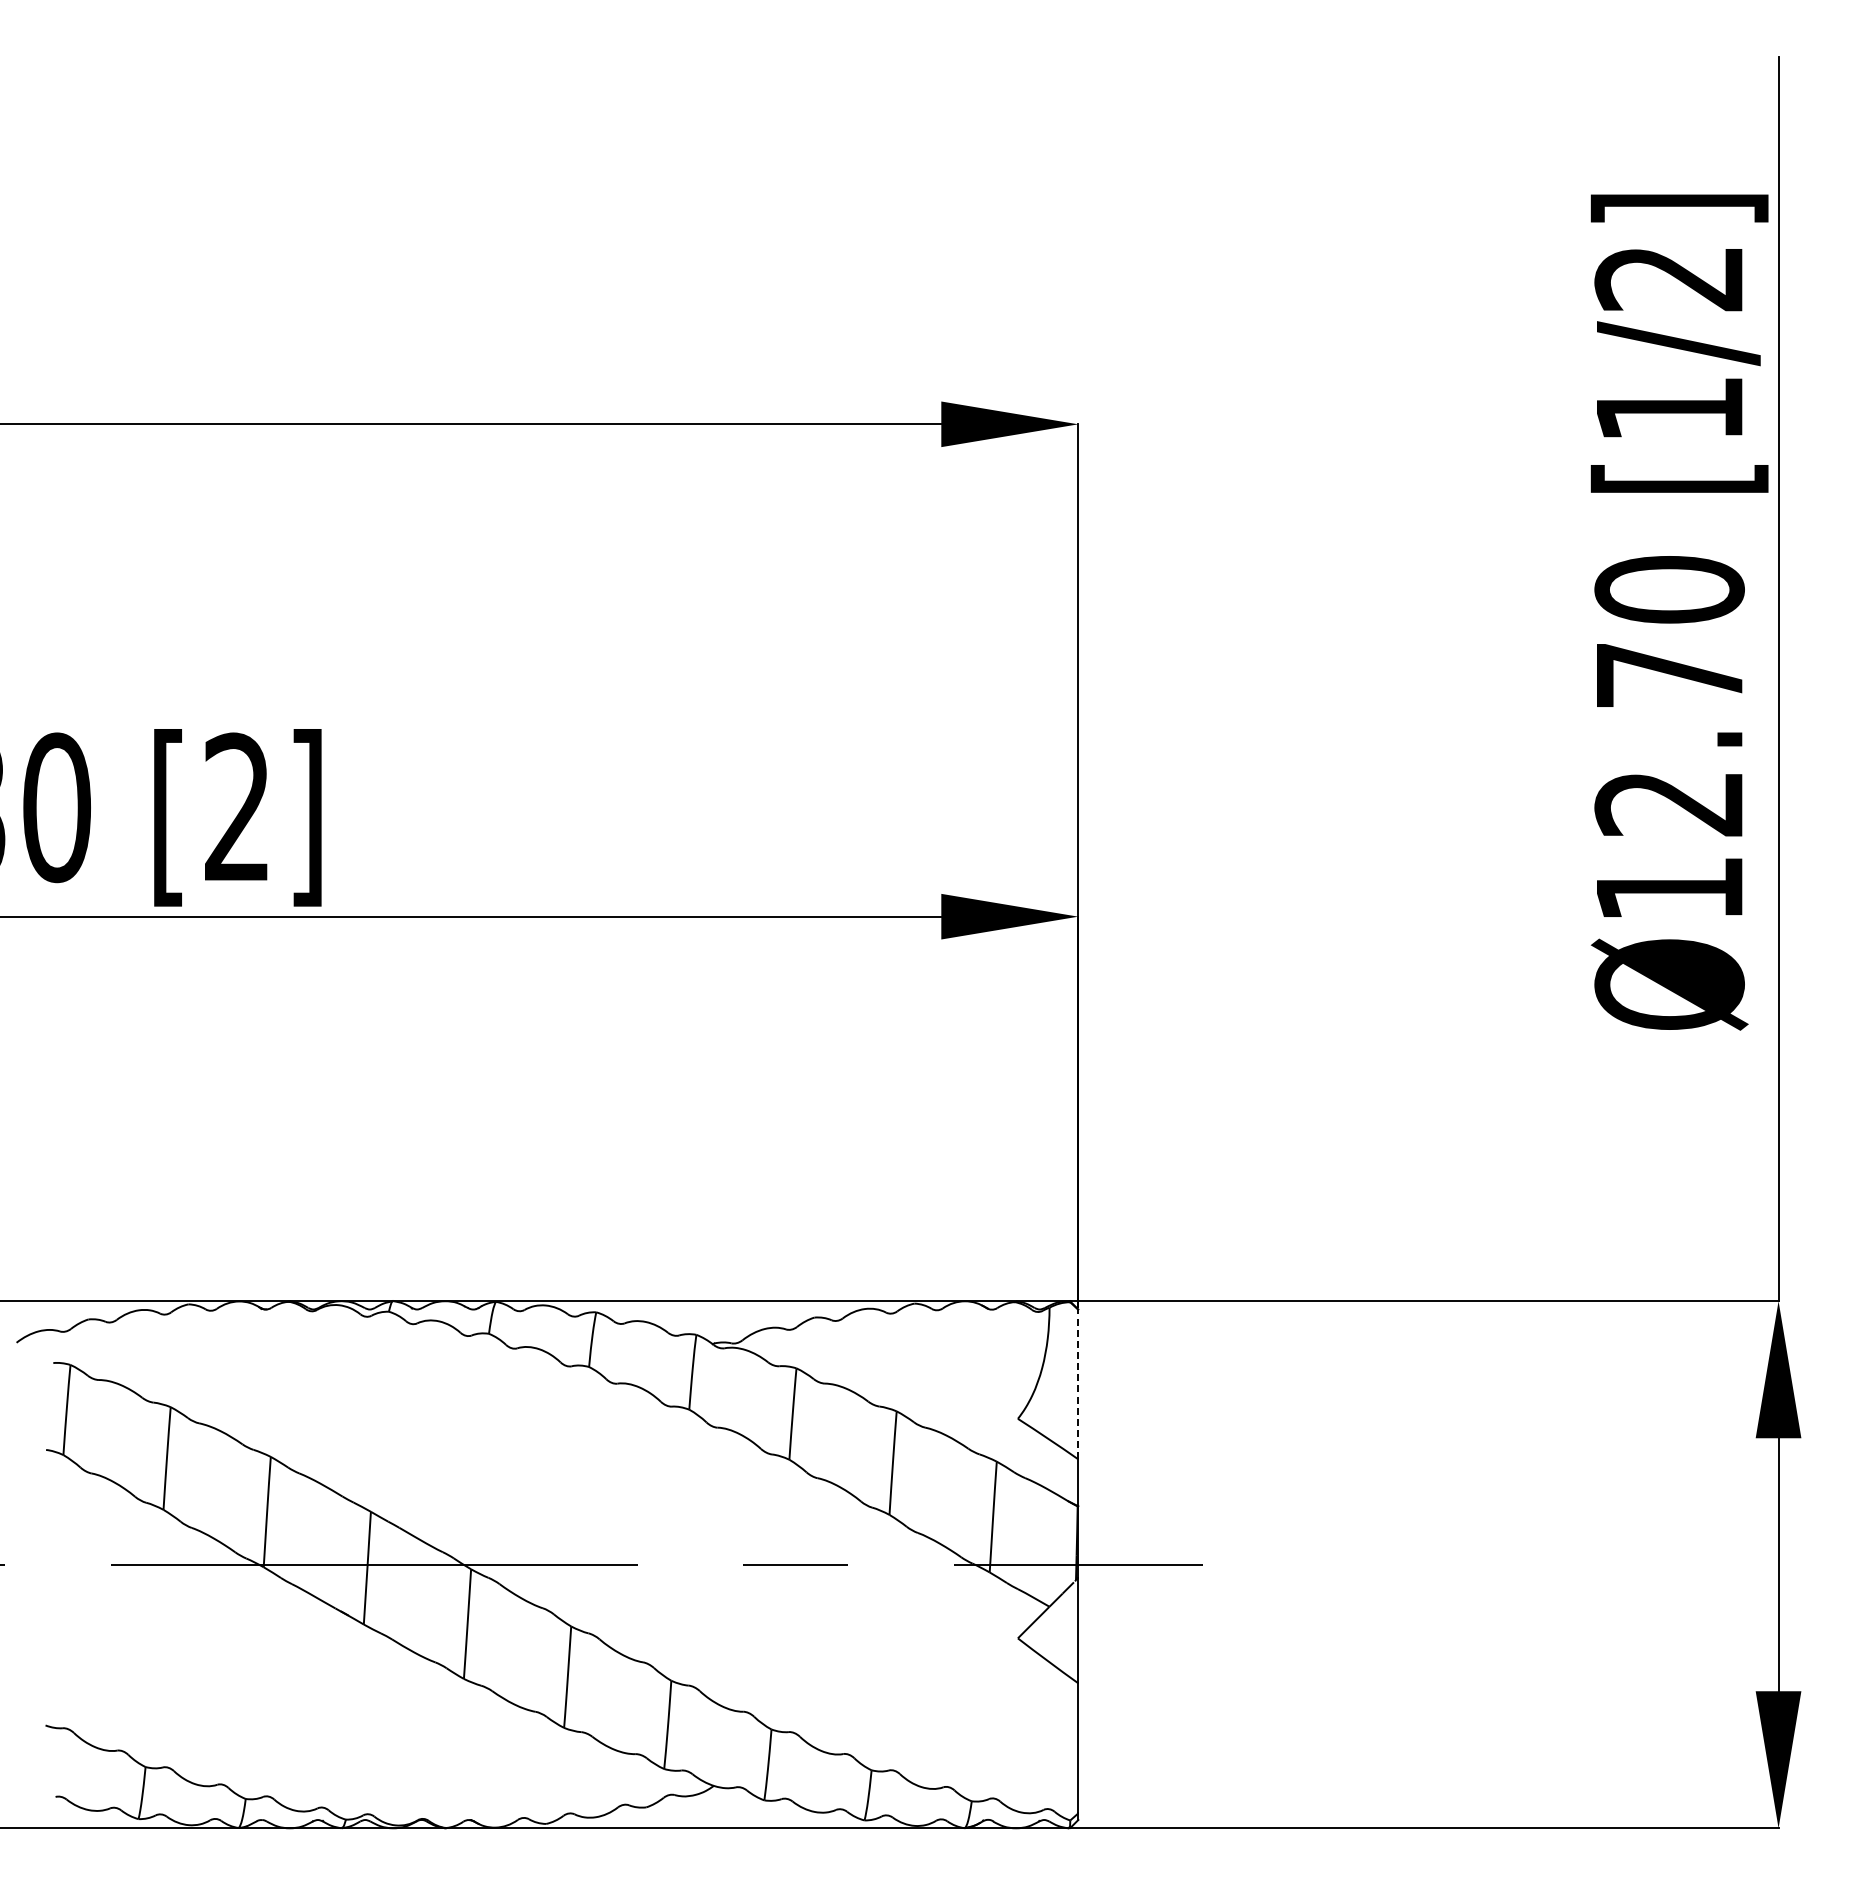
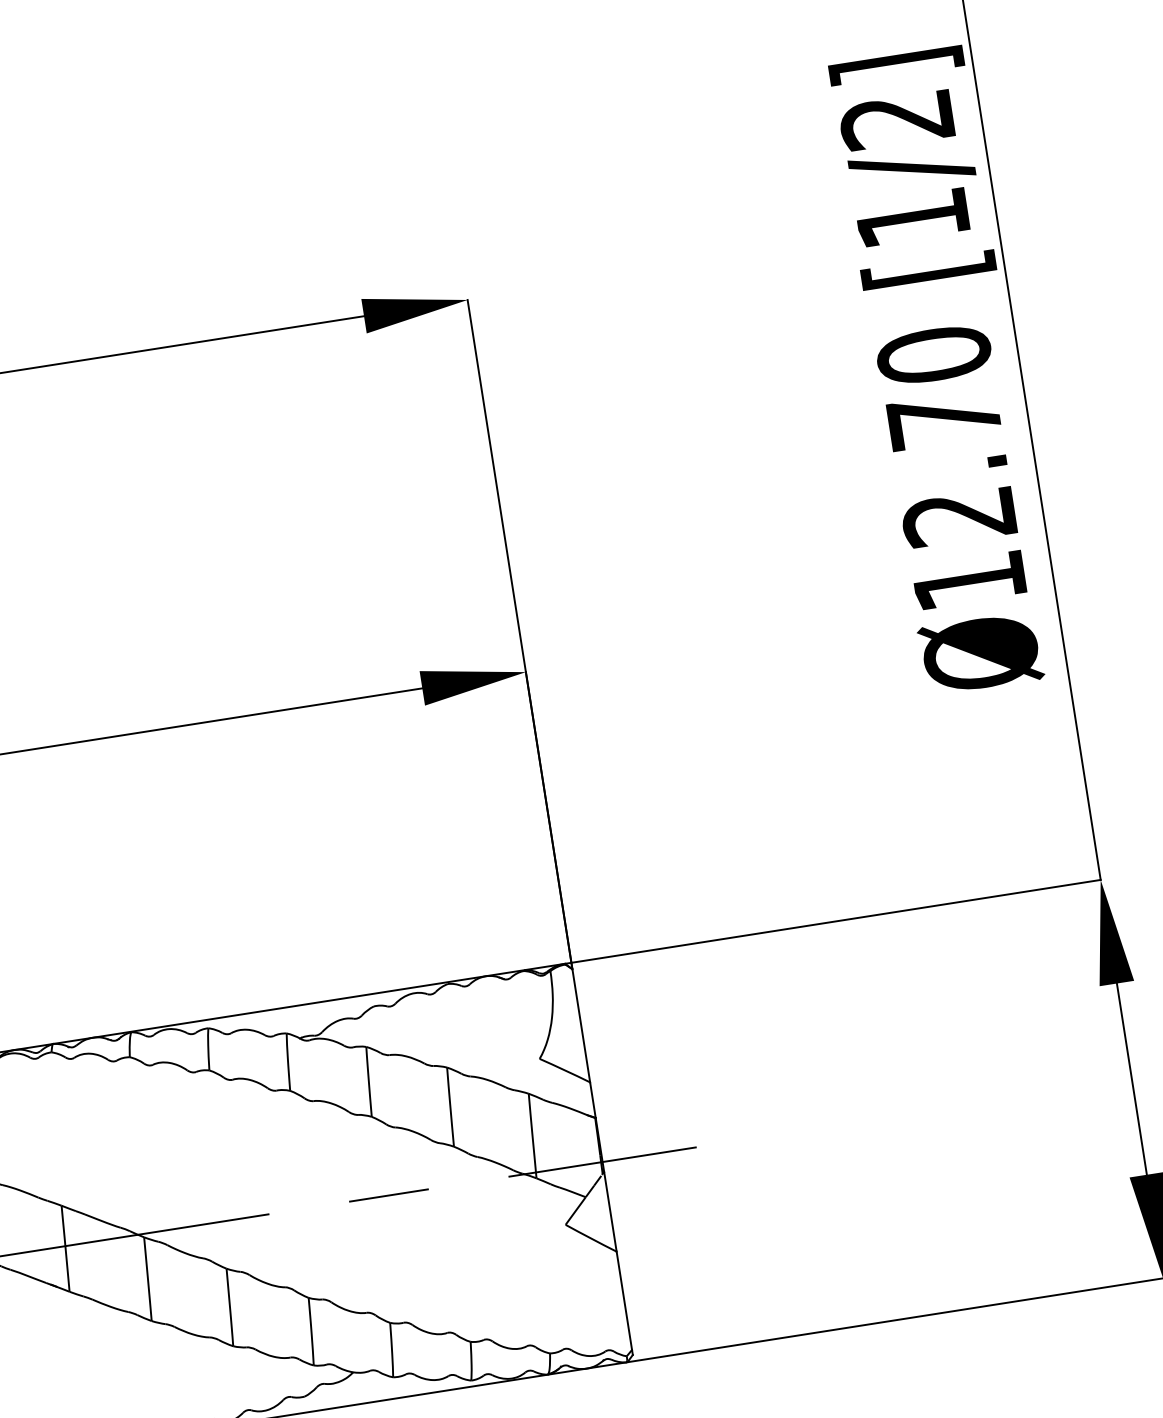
line: (1078, 1384) -> (581, 1025), dashed -> solid

